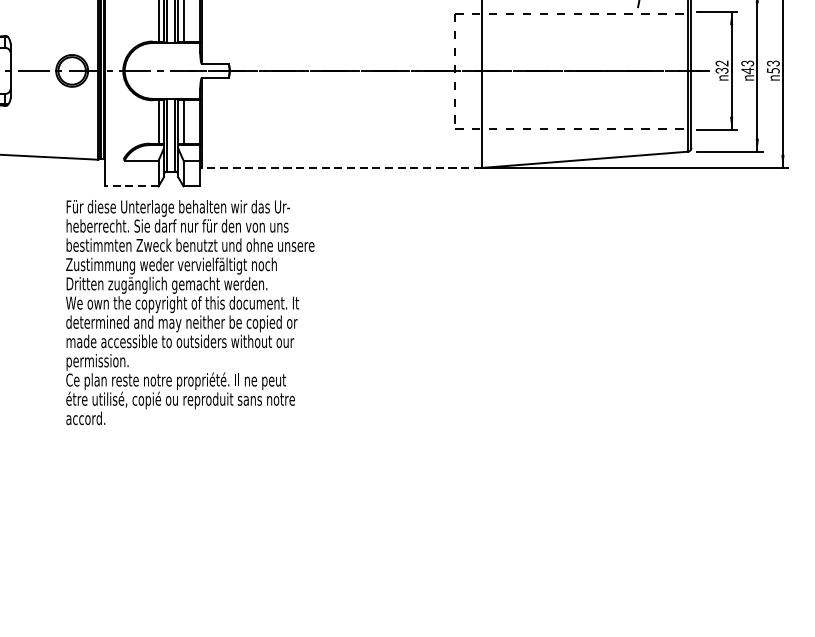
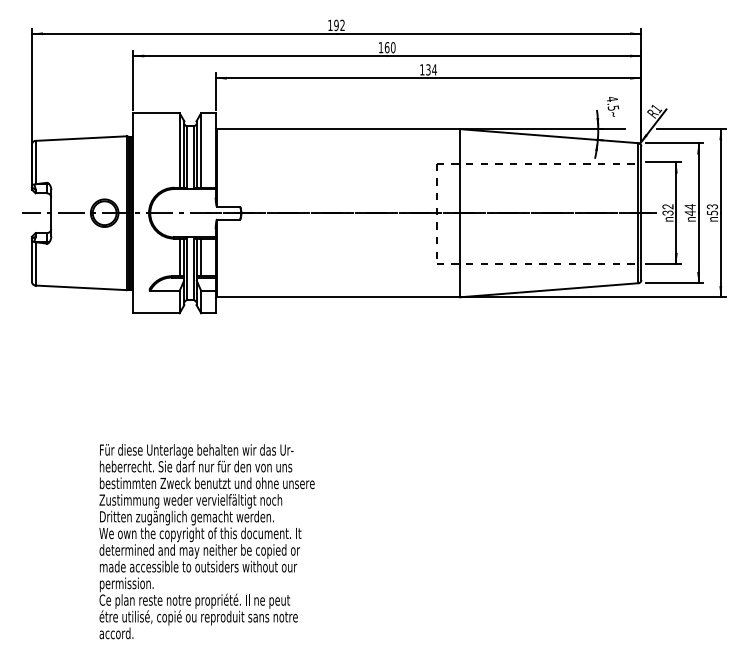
text: (746, 63) -> (689, 206), 43 -> 44
line: (340, 168) -> (337, 297), dashed -> solid
line: (130, 186) -> (155, 313), dashed -> solid
text: (189, 312) -> (206, 541), moved

